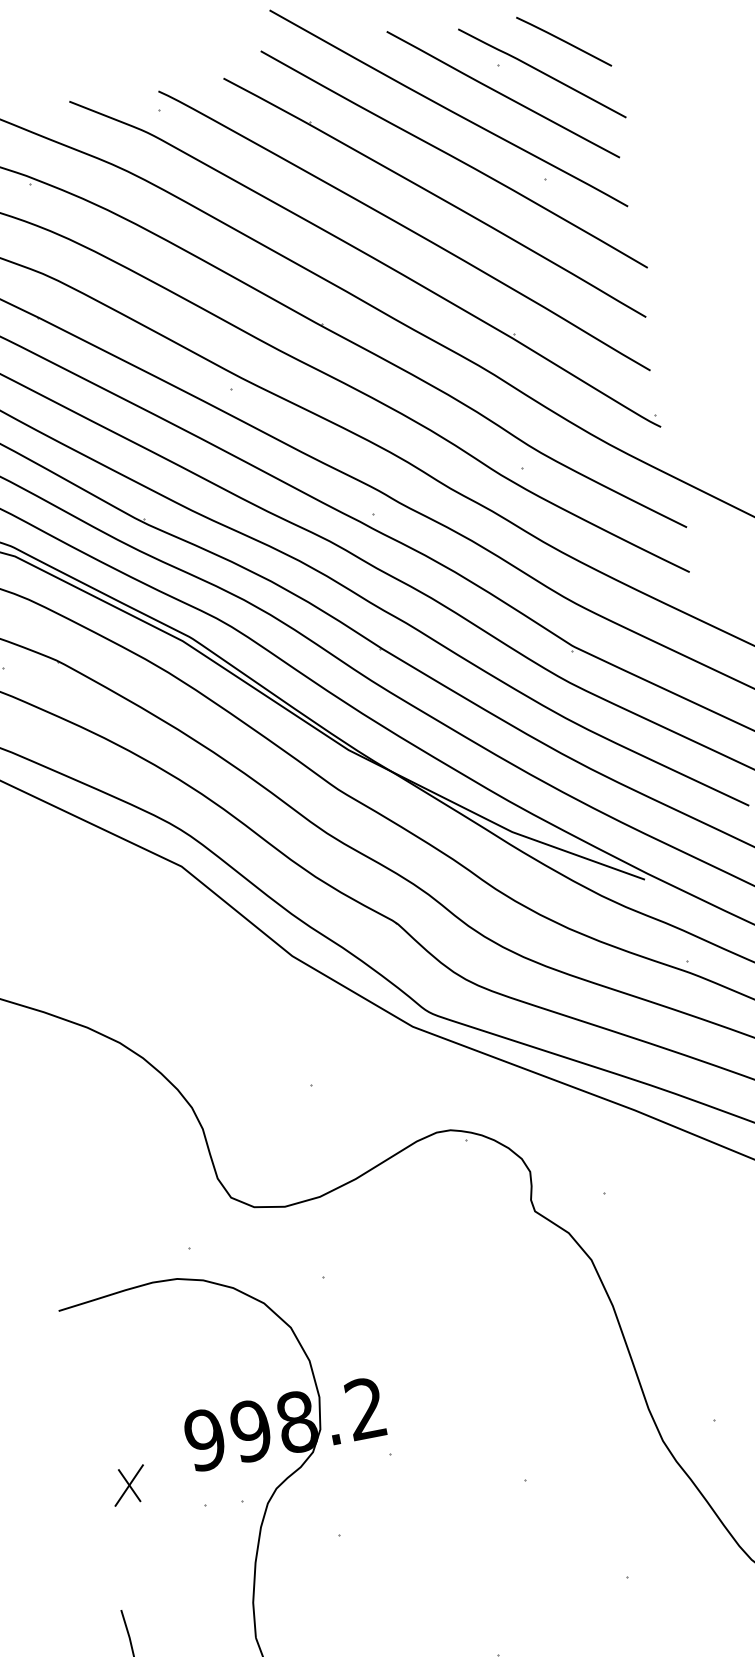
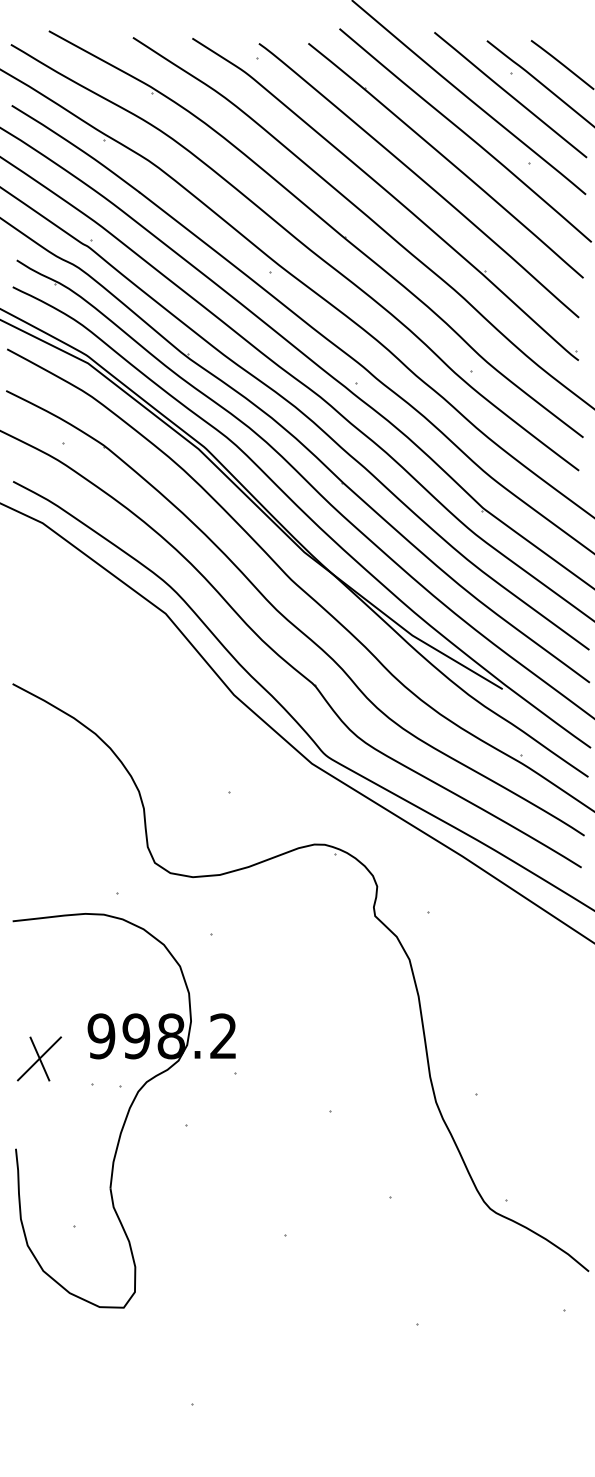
part: (129, 1484) -> (39, 1058), size x1.67

